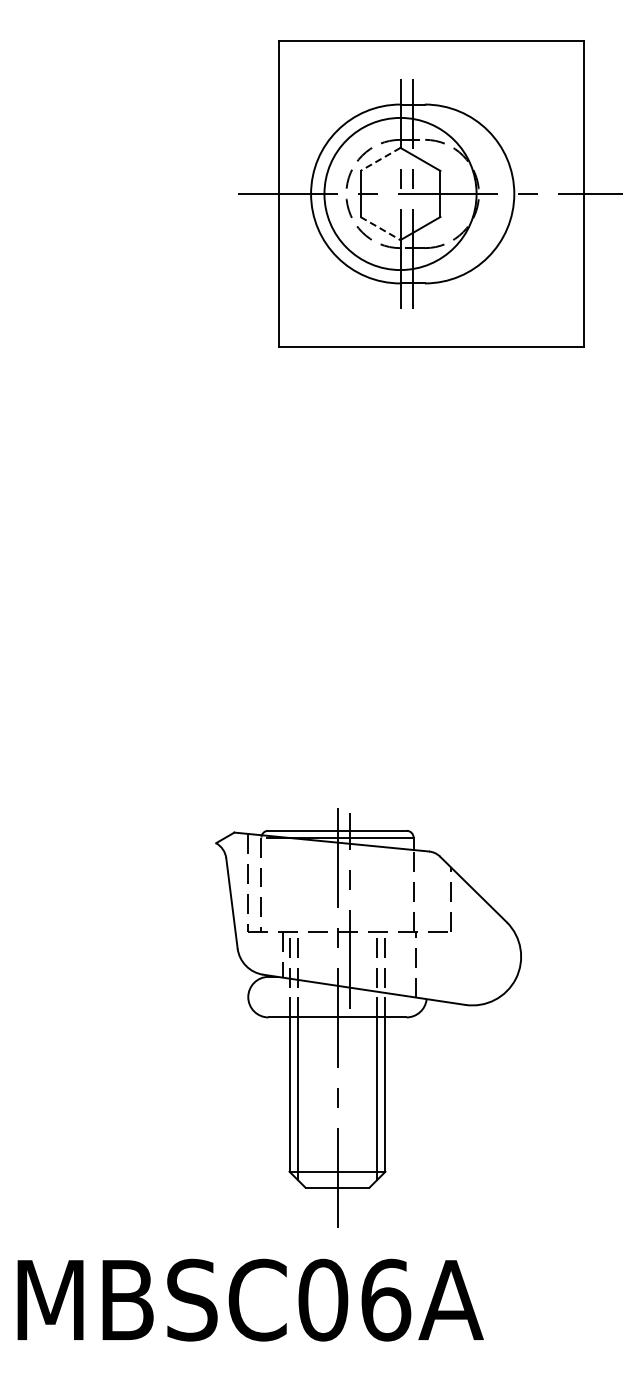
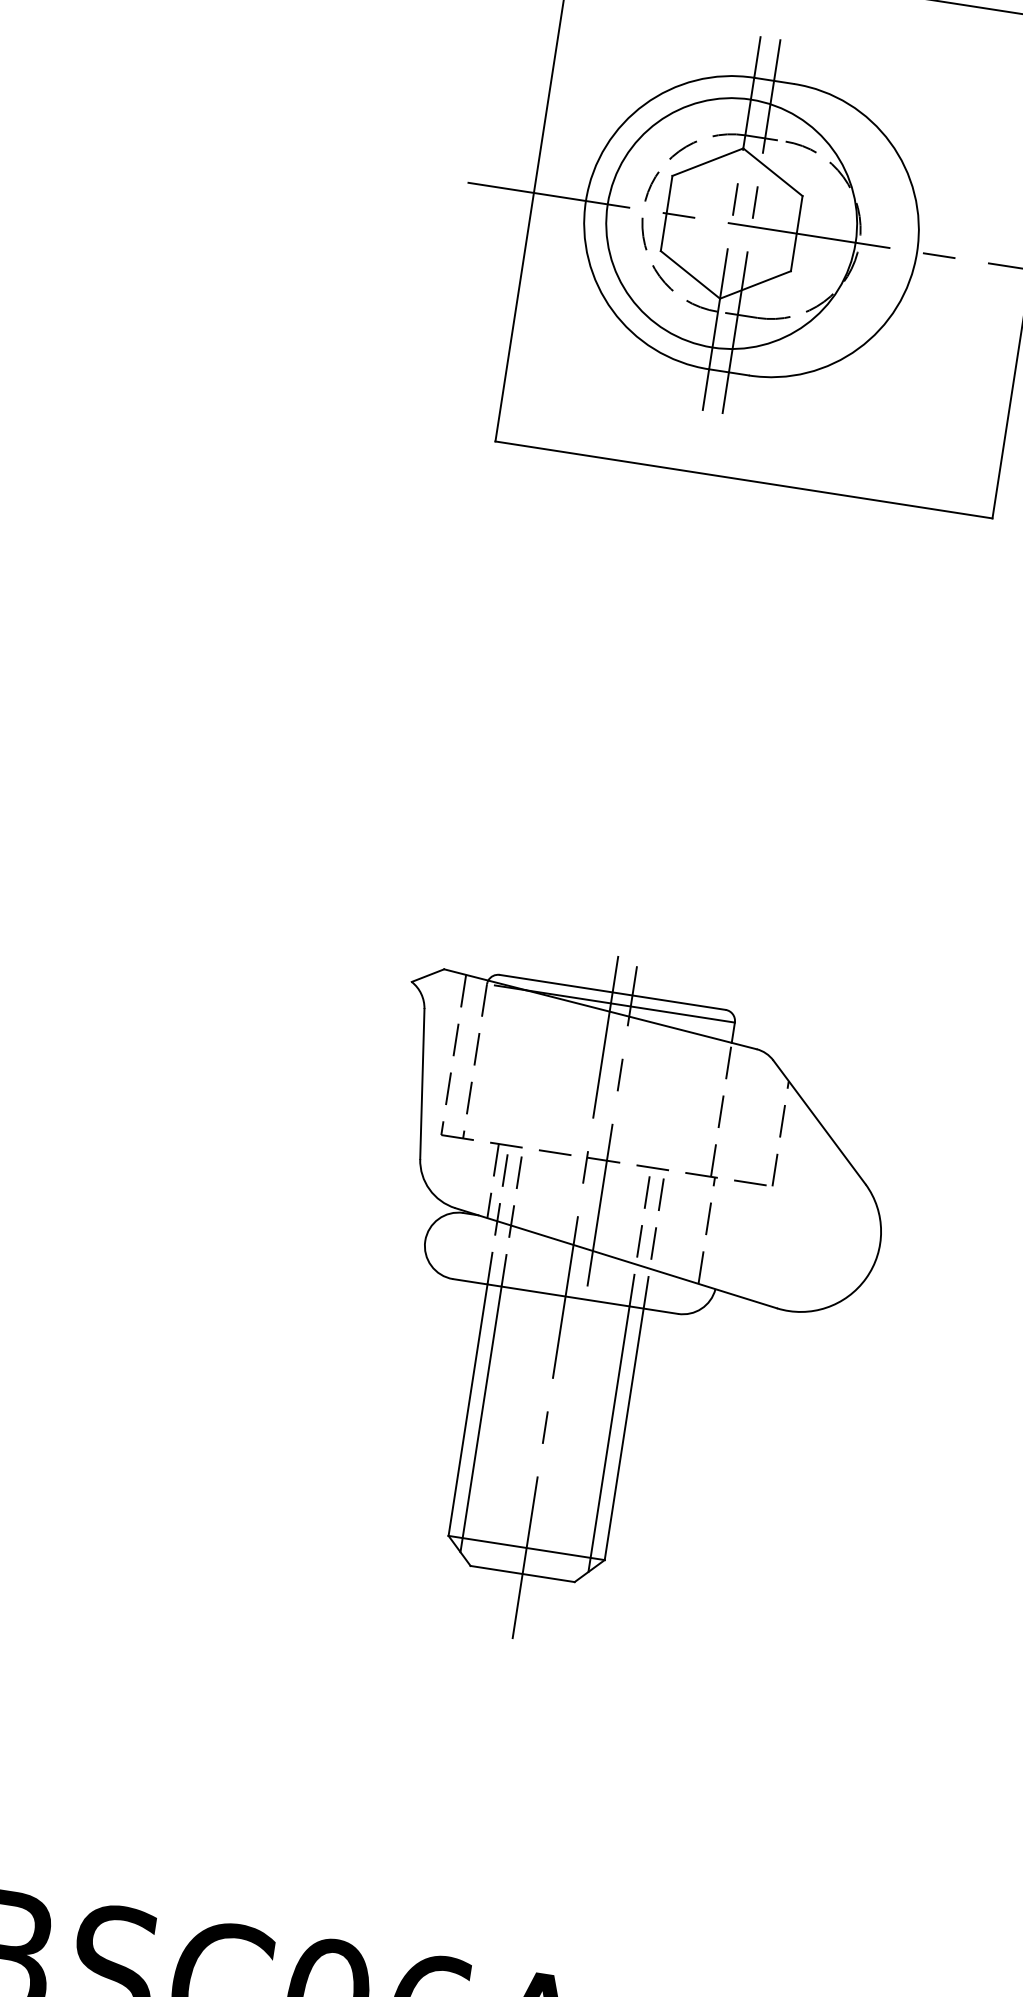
line: (380, 159) -> (707, 162), dashed -> solid
line: (380, 228) -> (690, 274), dashed -> solid
part: (368, 1017) -> (616, 1304), moved

